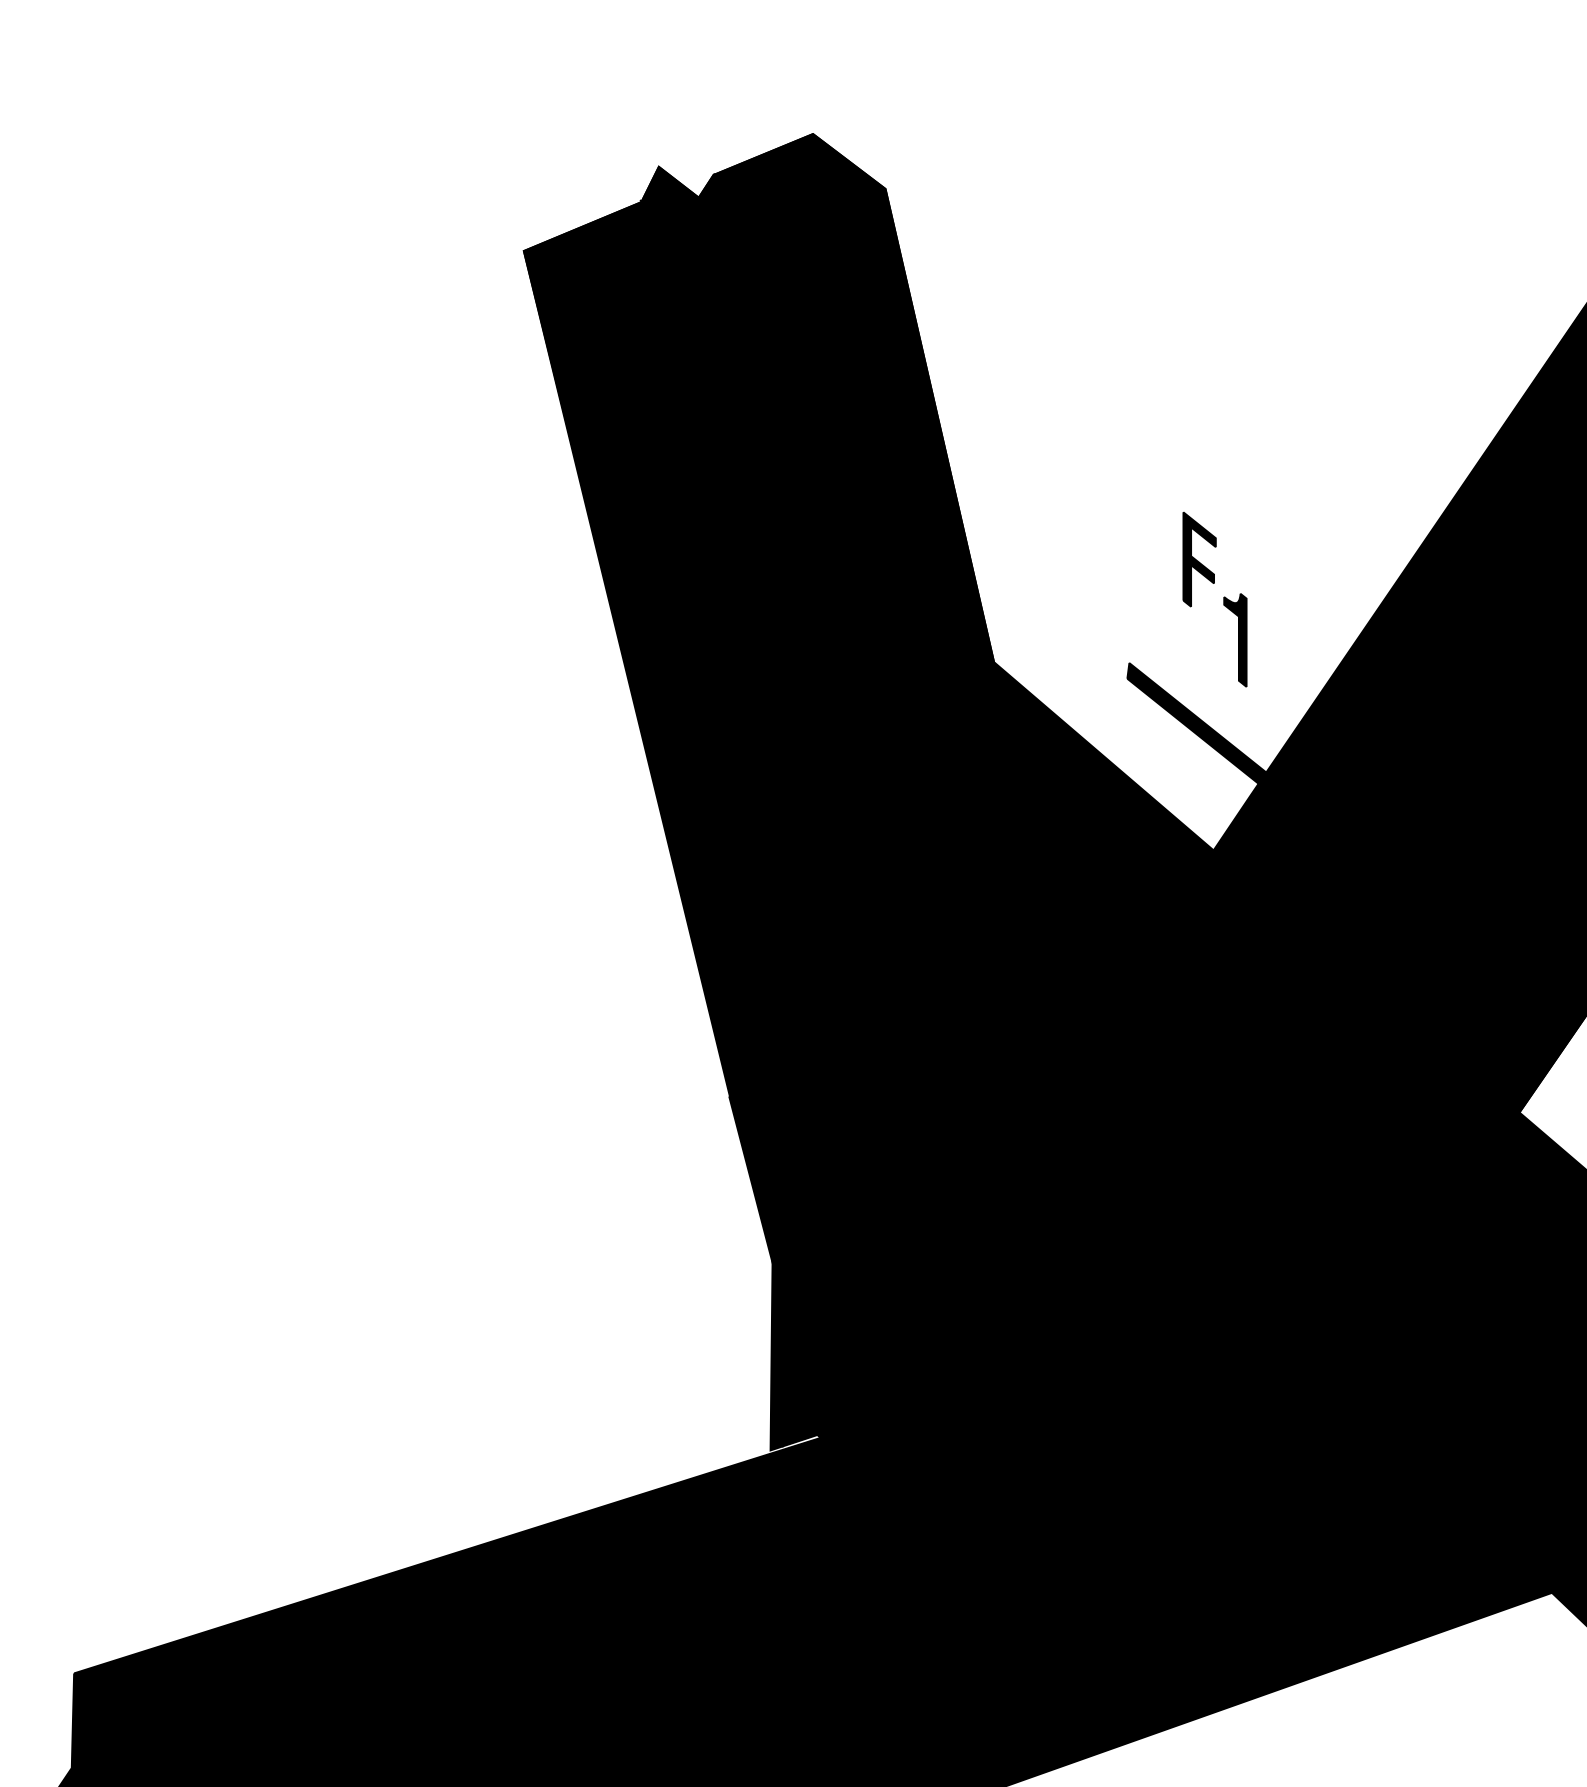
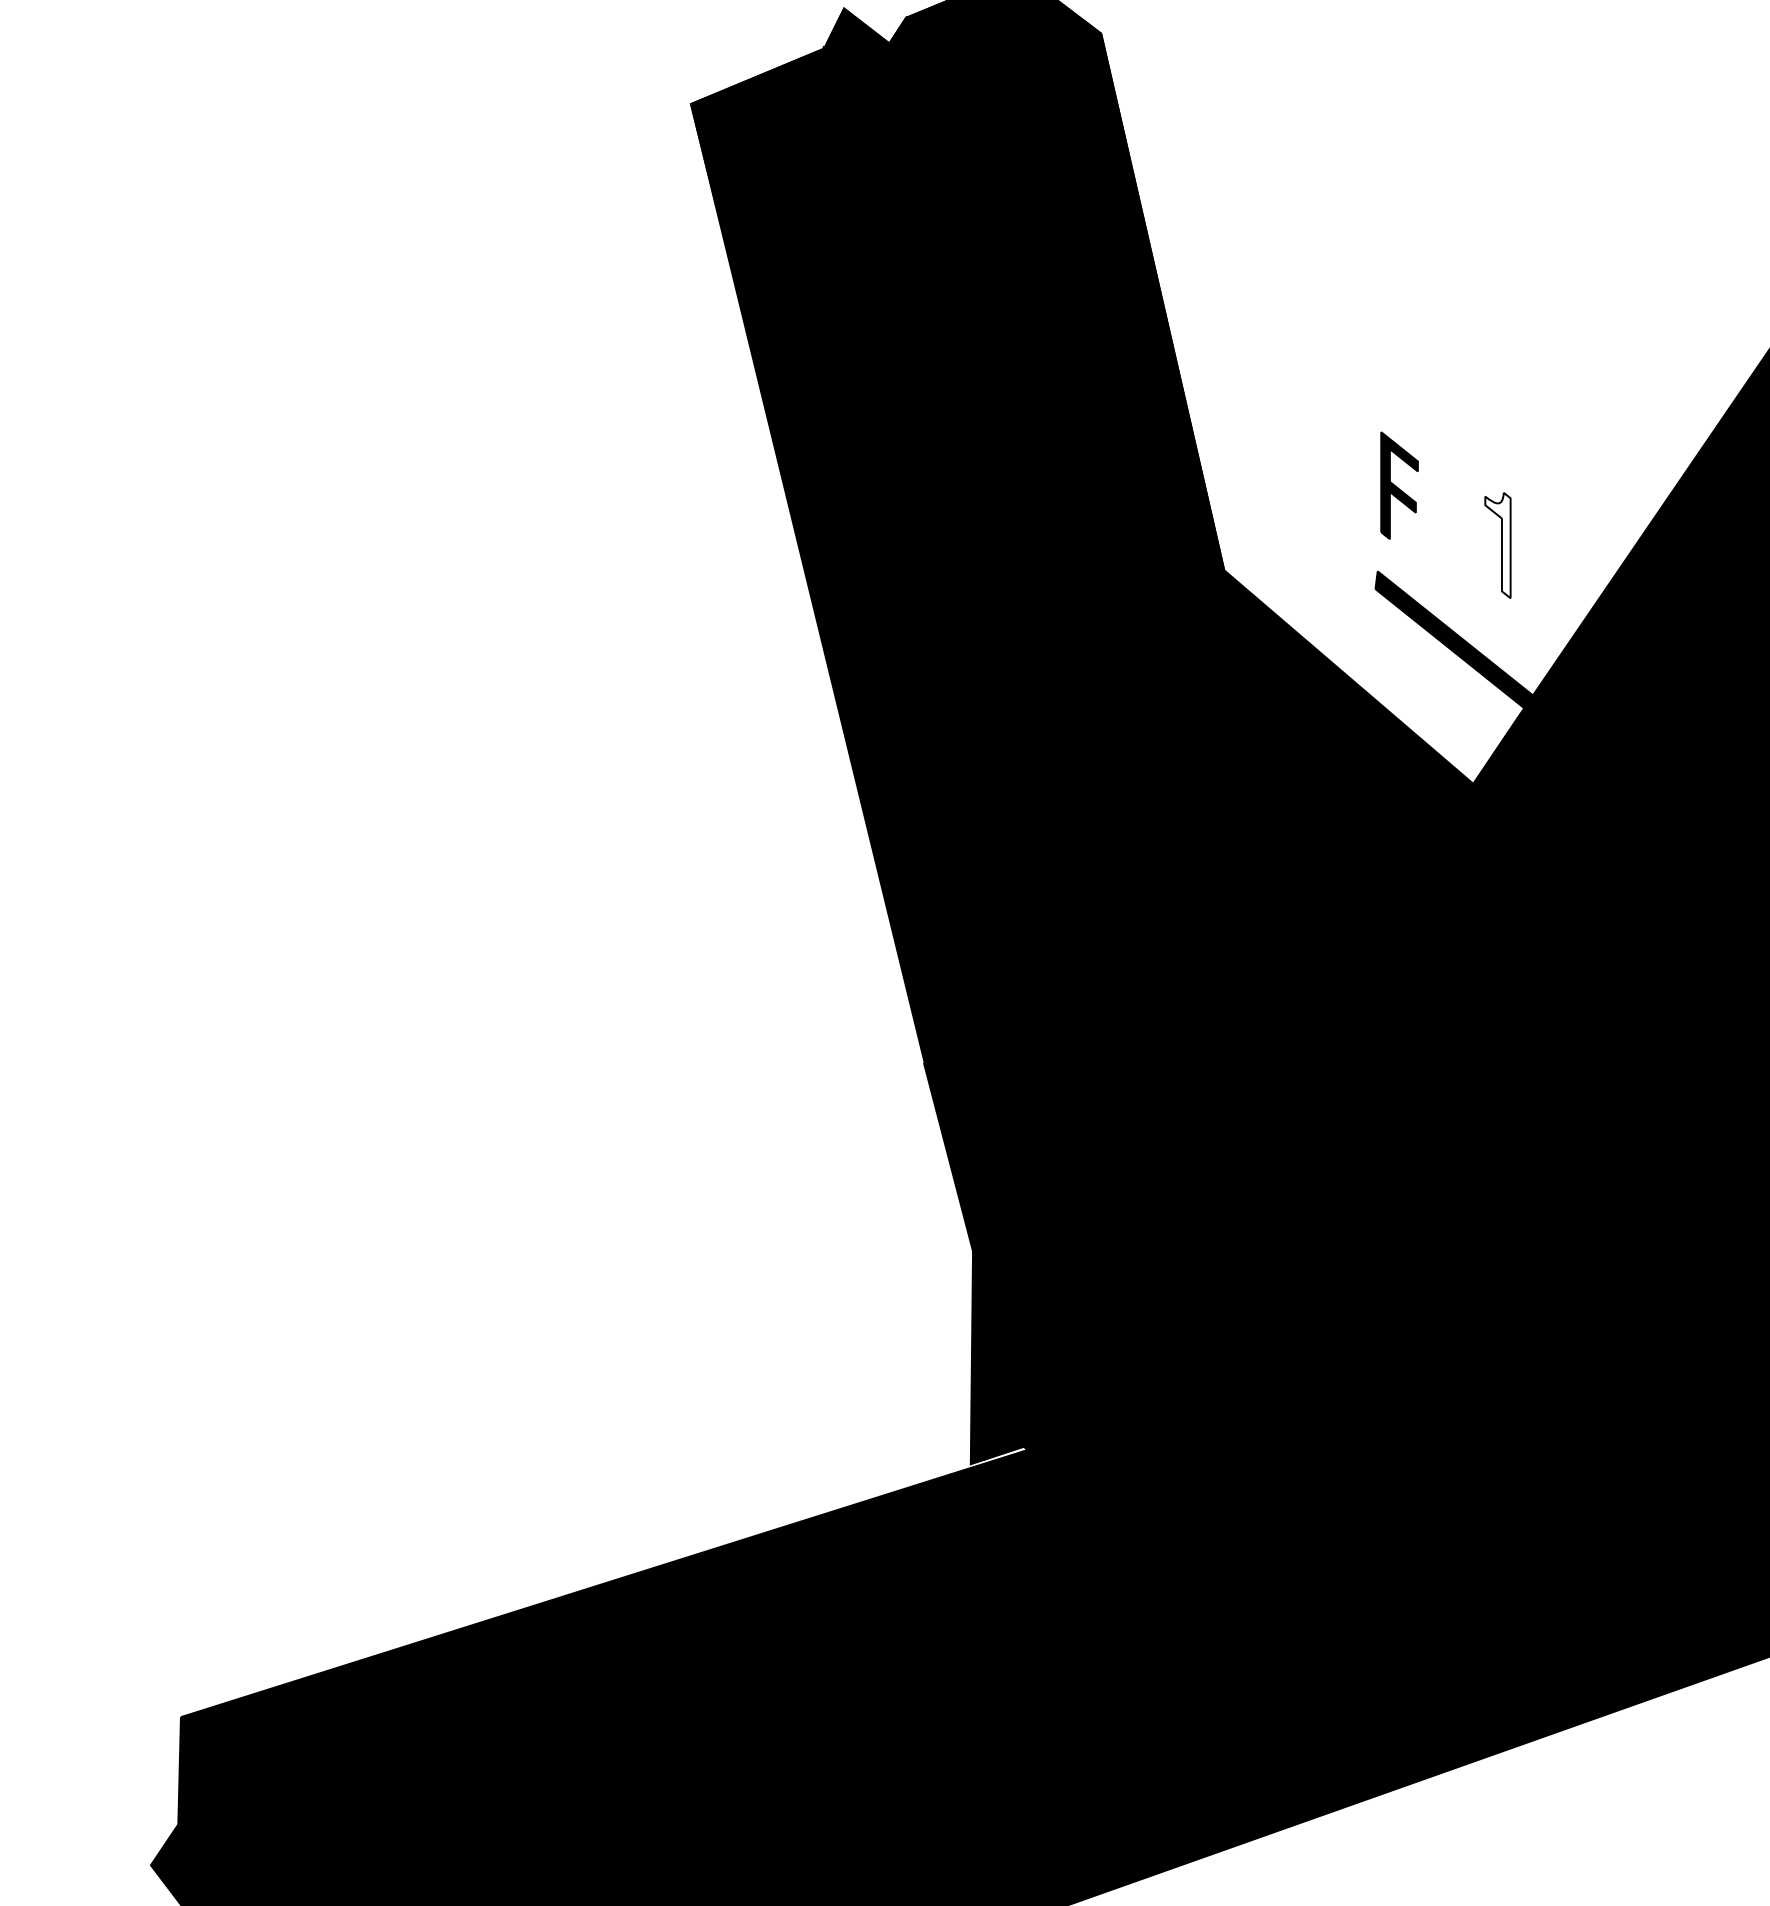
part: (1199, 559) -> (1399, 485), moved
fill: (1235, 639) -> (1498, 544), removed

